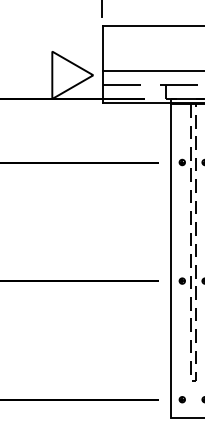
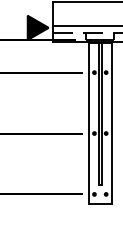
fill: (71, 74) -> (37, 27), added
line: (194, 382) -> (100, 185), dashed -> solid

